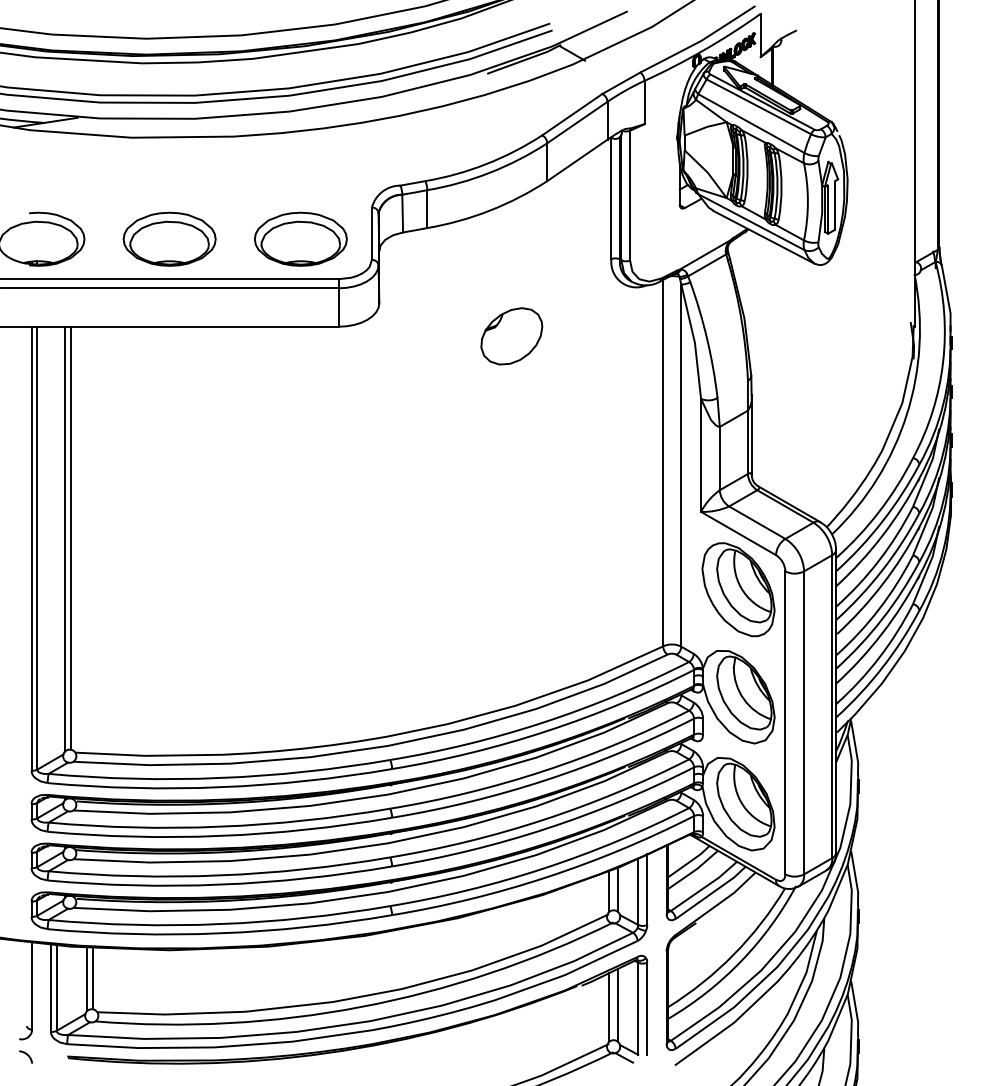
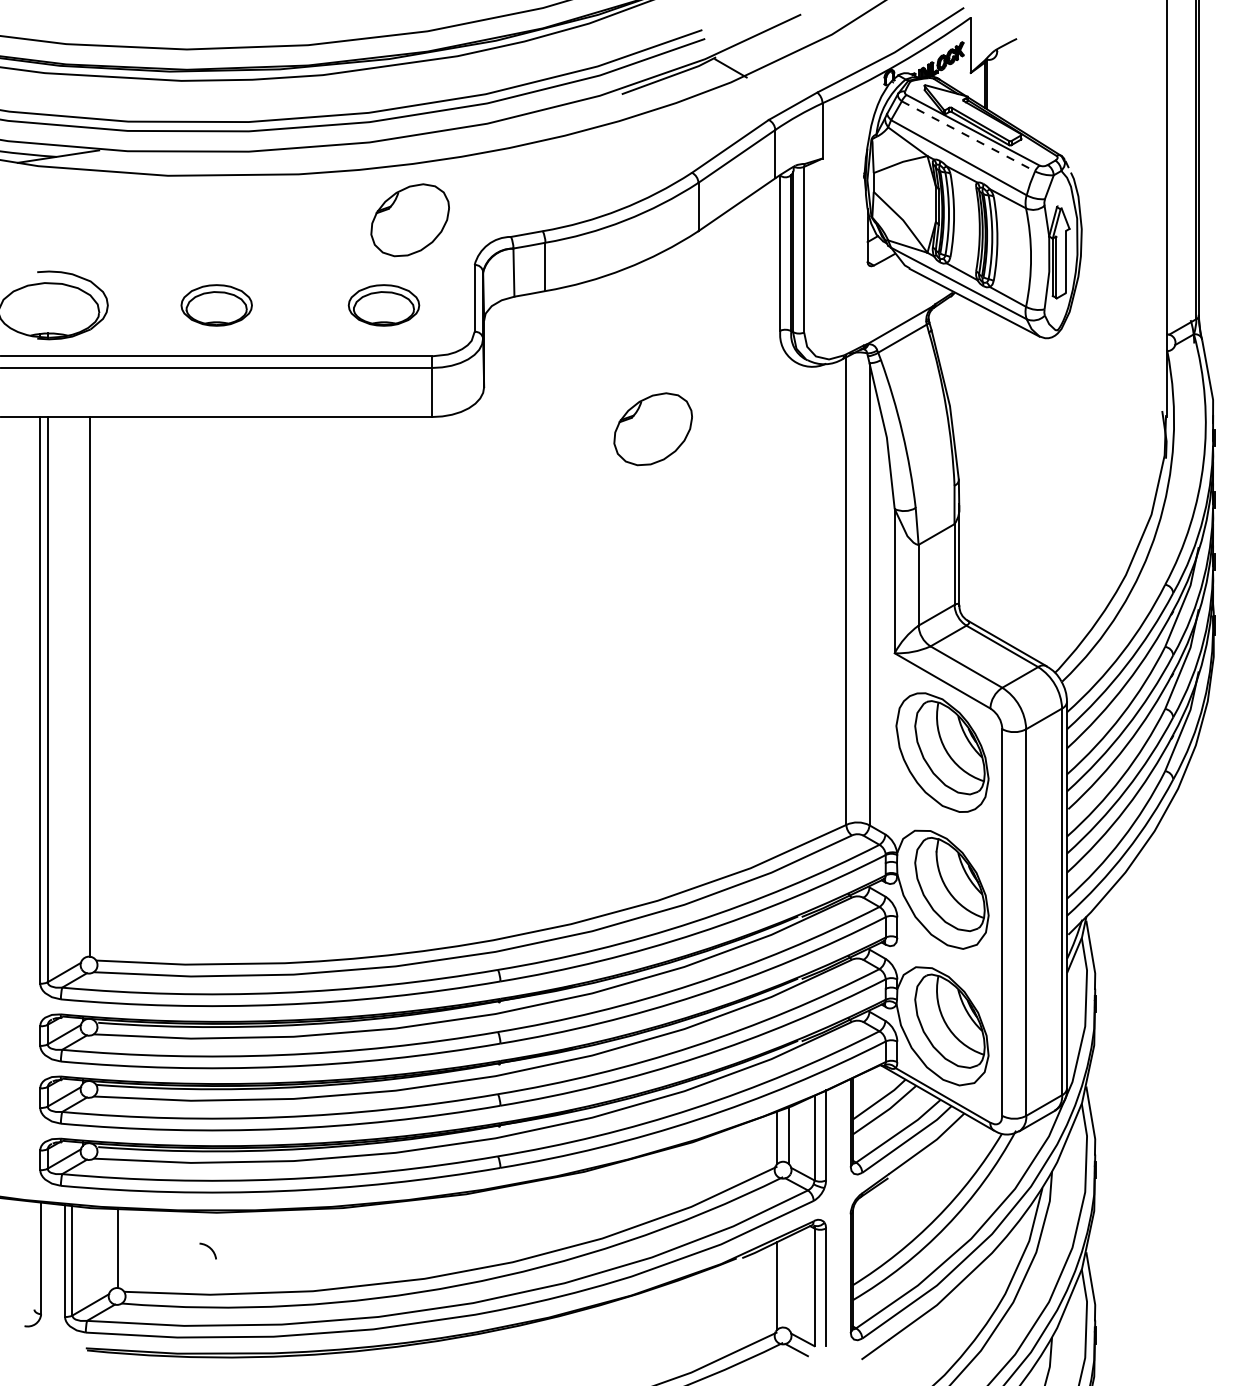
line: (758, 106) -> (968, 136), solid -> dashed
part: (320, 172) -> (409, 220), added
part: (169, 239) -> (216, 305), size x0.6
part: (300, 239) -> (383, 305), size x0.6
line: (65, 539) -> (83, 688), removed
line: (87, 979) -> (111, 1249), removed
line: (617, 1004) -> (788, 1282), removed
arc: (27, 1055) -> (209, 1248), moved

